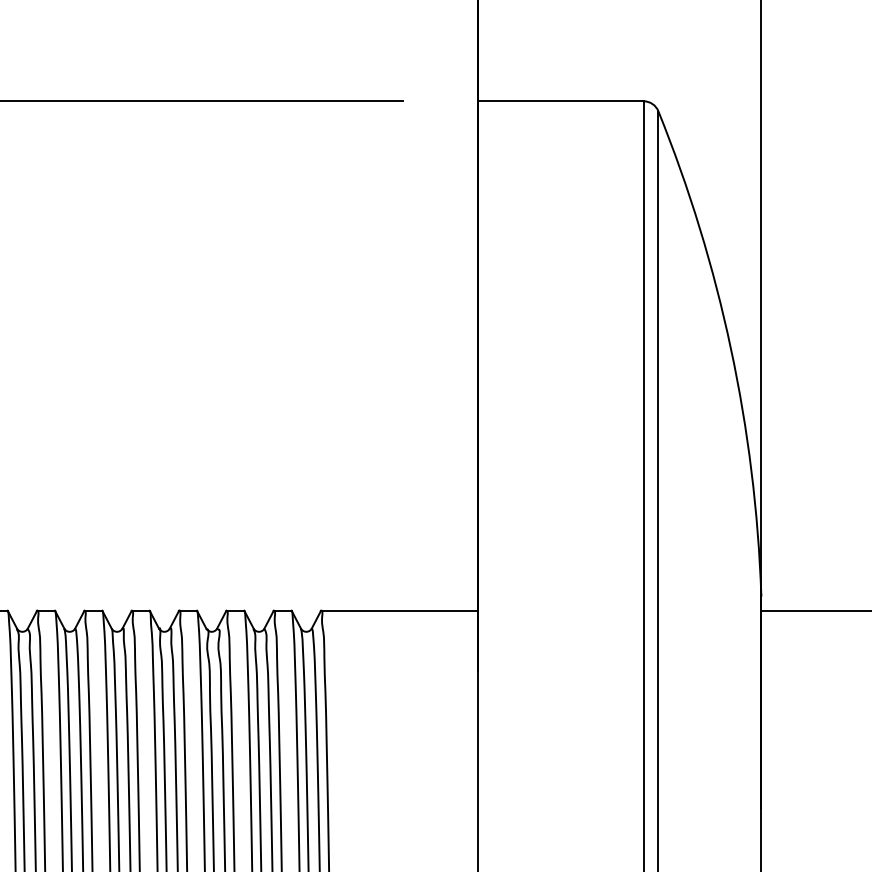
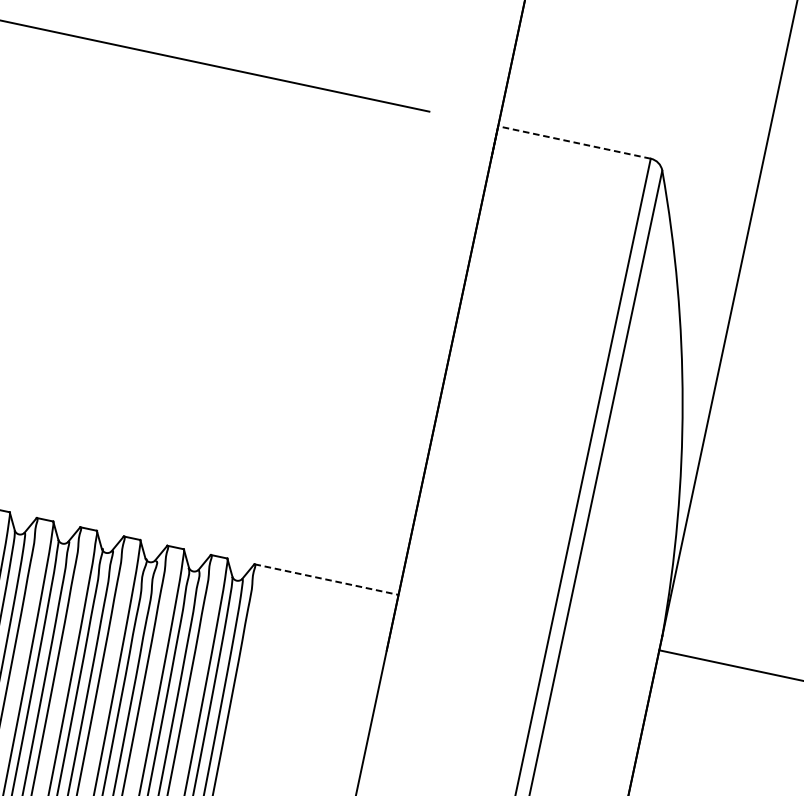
line: (560, 101) -> (574, 142), solid -> dashed
line: (399, 610) -> (326, 579), solid -> dashed

